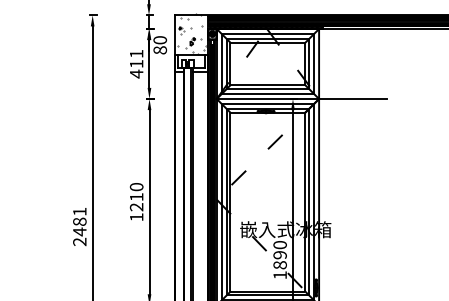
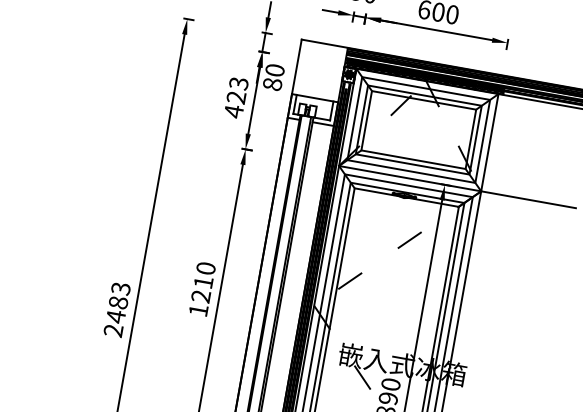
hatch: (191, 33) -> (320, 68), removed
text: (136, 59) -> (237, 91), 411 -> 423
text: (79, 211) -> (120, 288), 2481 -> 2483

